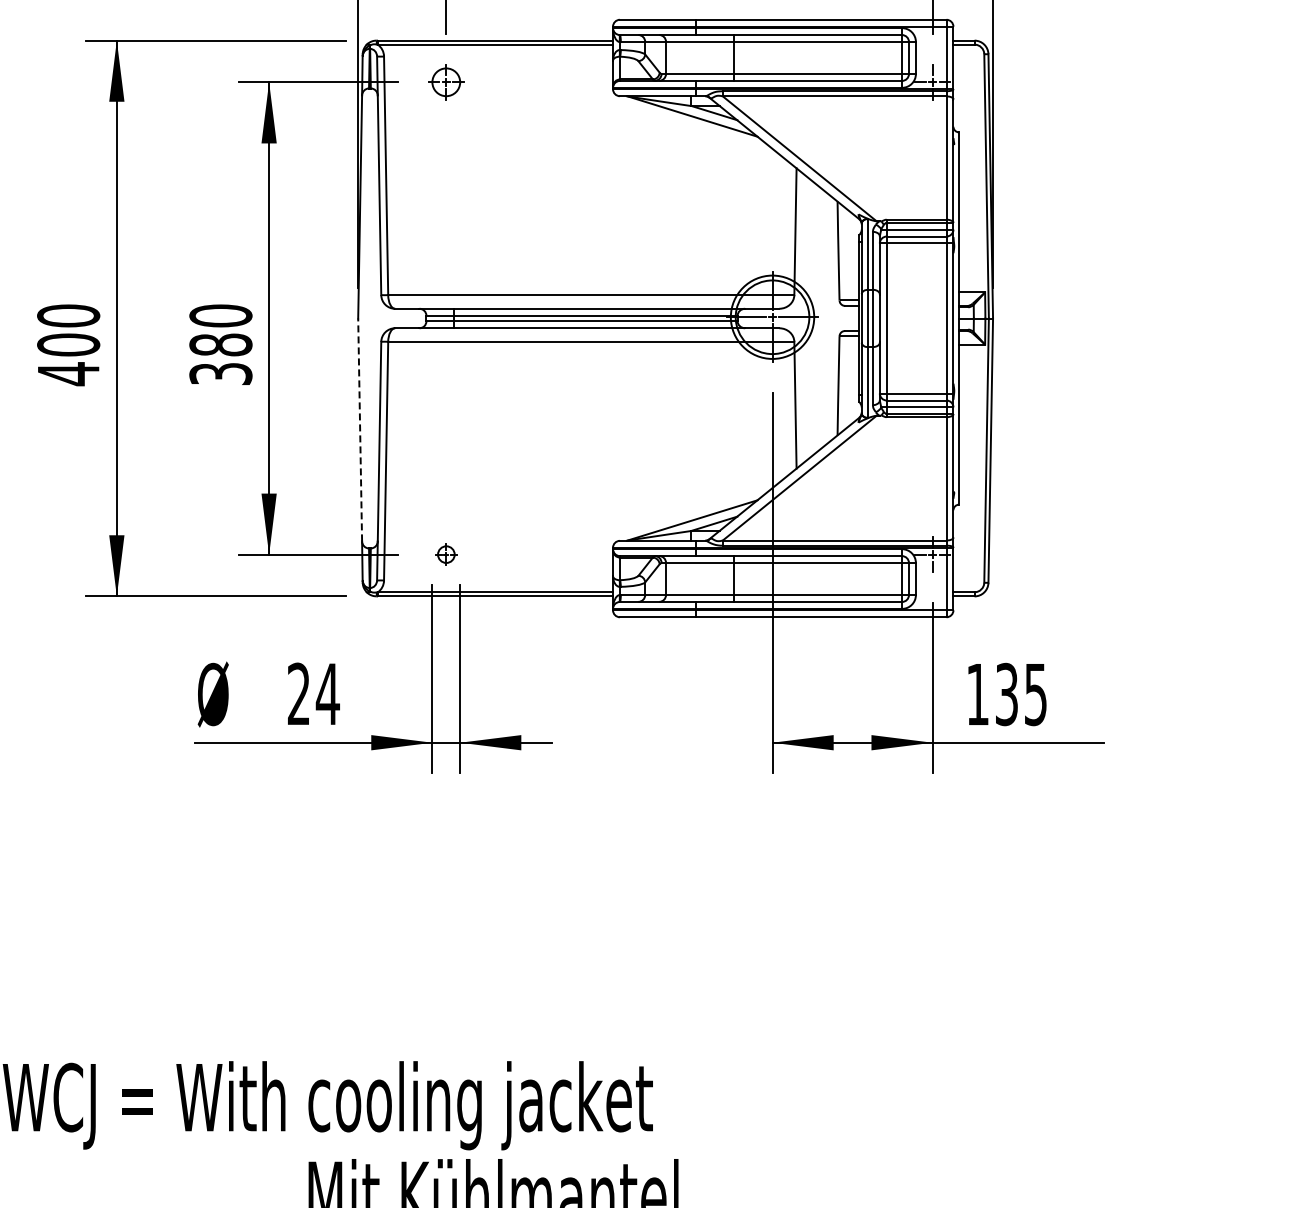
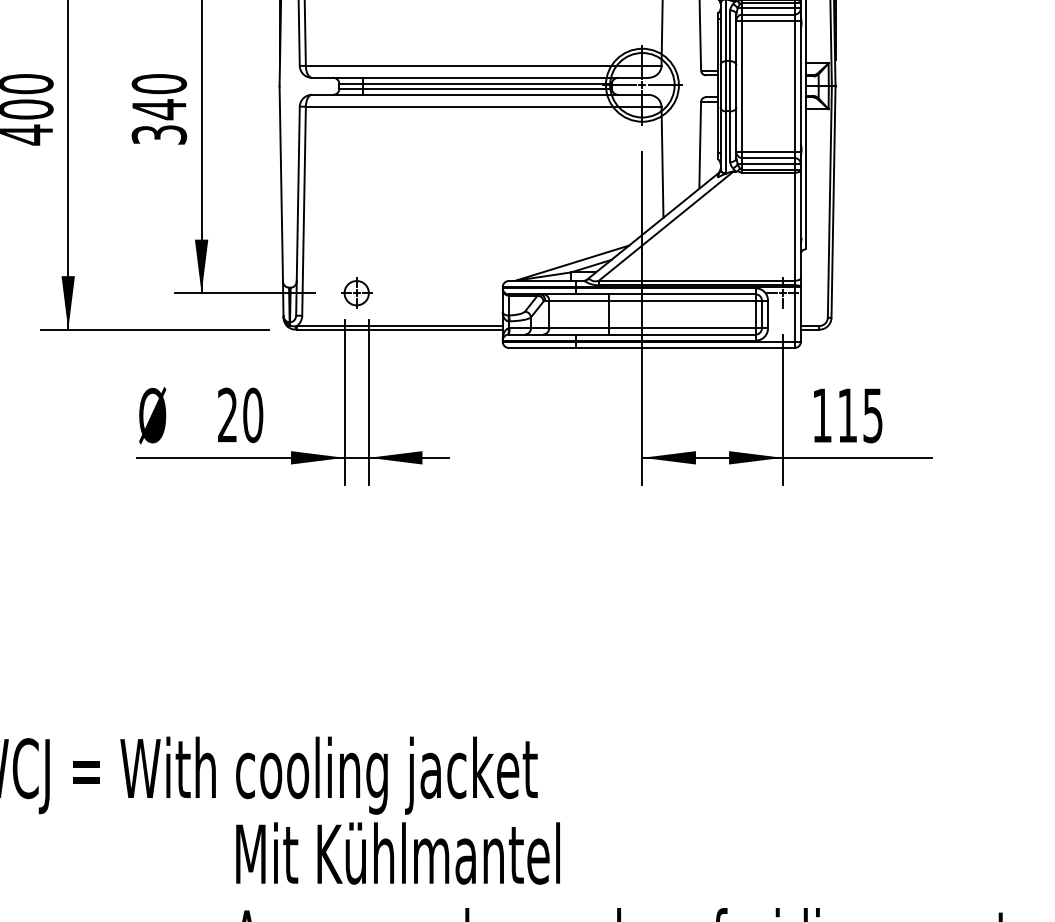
text: (220, 345) -> (159, 109), 380 -> 340
line: (360, 429) -> (281, 183), dashed -> solid
part: (446, 554) -> (356, 292), size x1.67
text: (327, 693) -> (252, 414), 24 -> 20
text: (1006, 694) -> (847, 415), 135 -> 115

